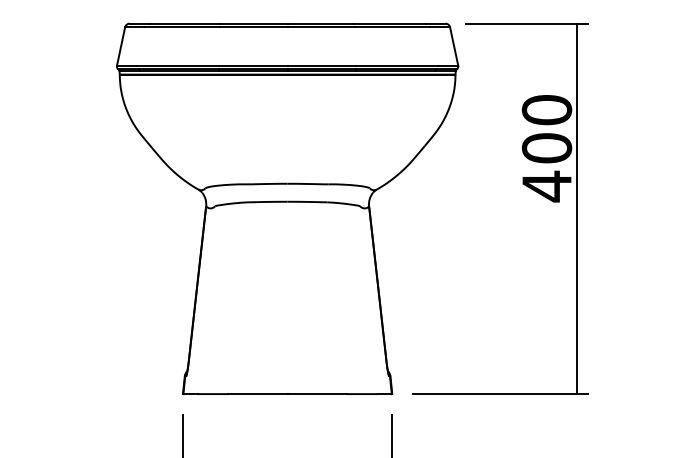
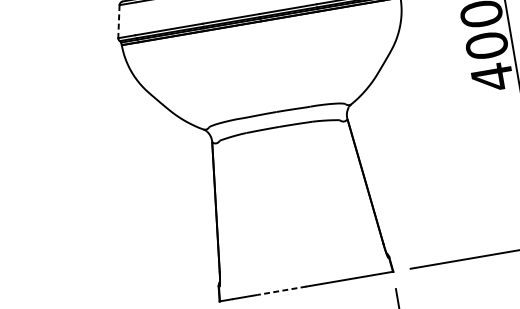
line: (121, 46) -> (119, 21), solid -> dashed
line: (258, 394) -> (282, 291), solid -> dashed

